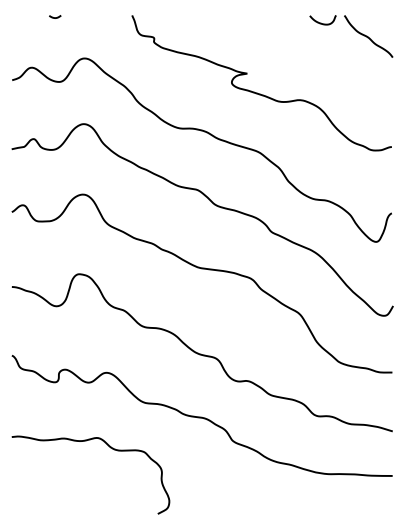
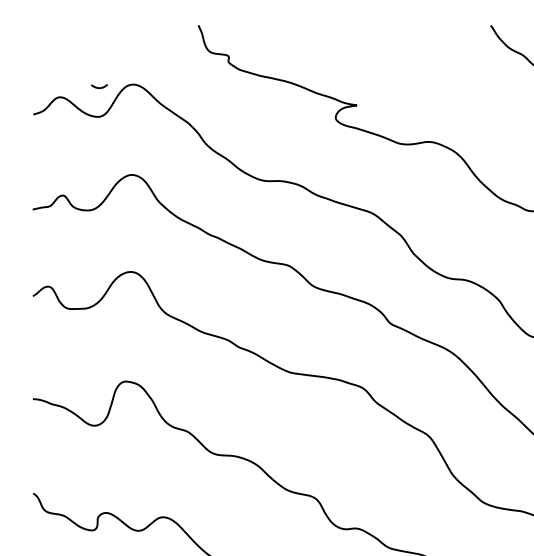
curve: (55, 17) -> (99, 87), moved
curve: (321, 22) -> (459, 35), removed

